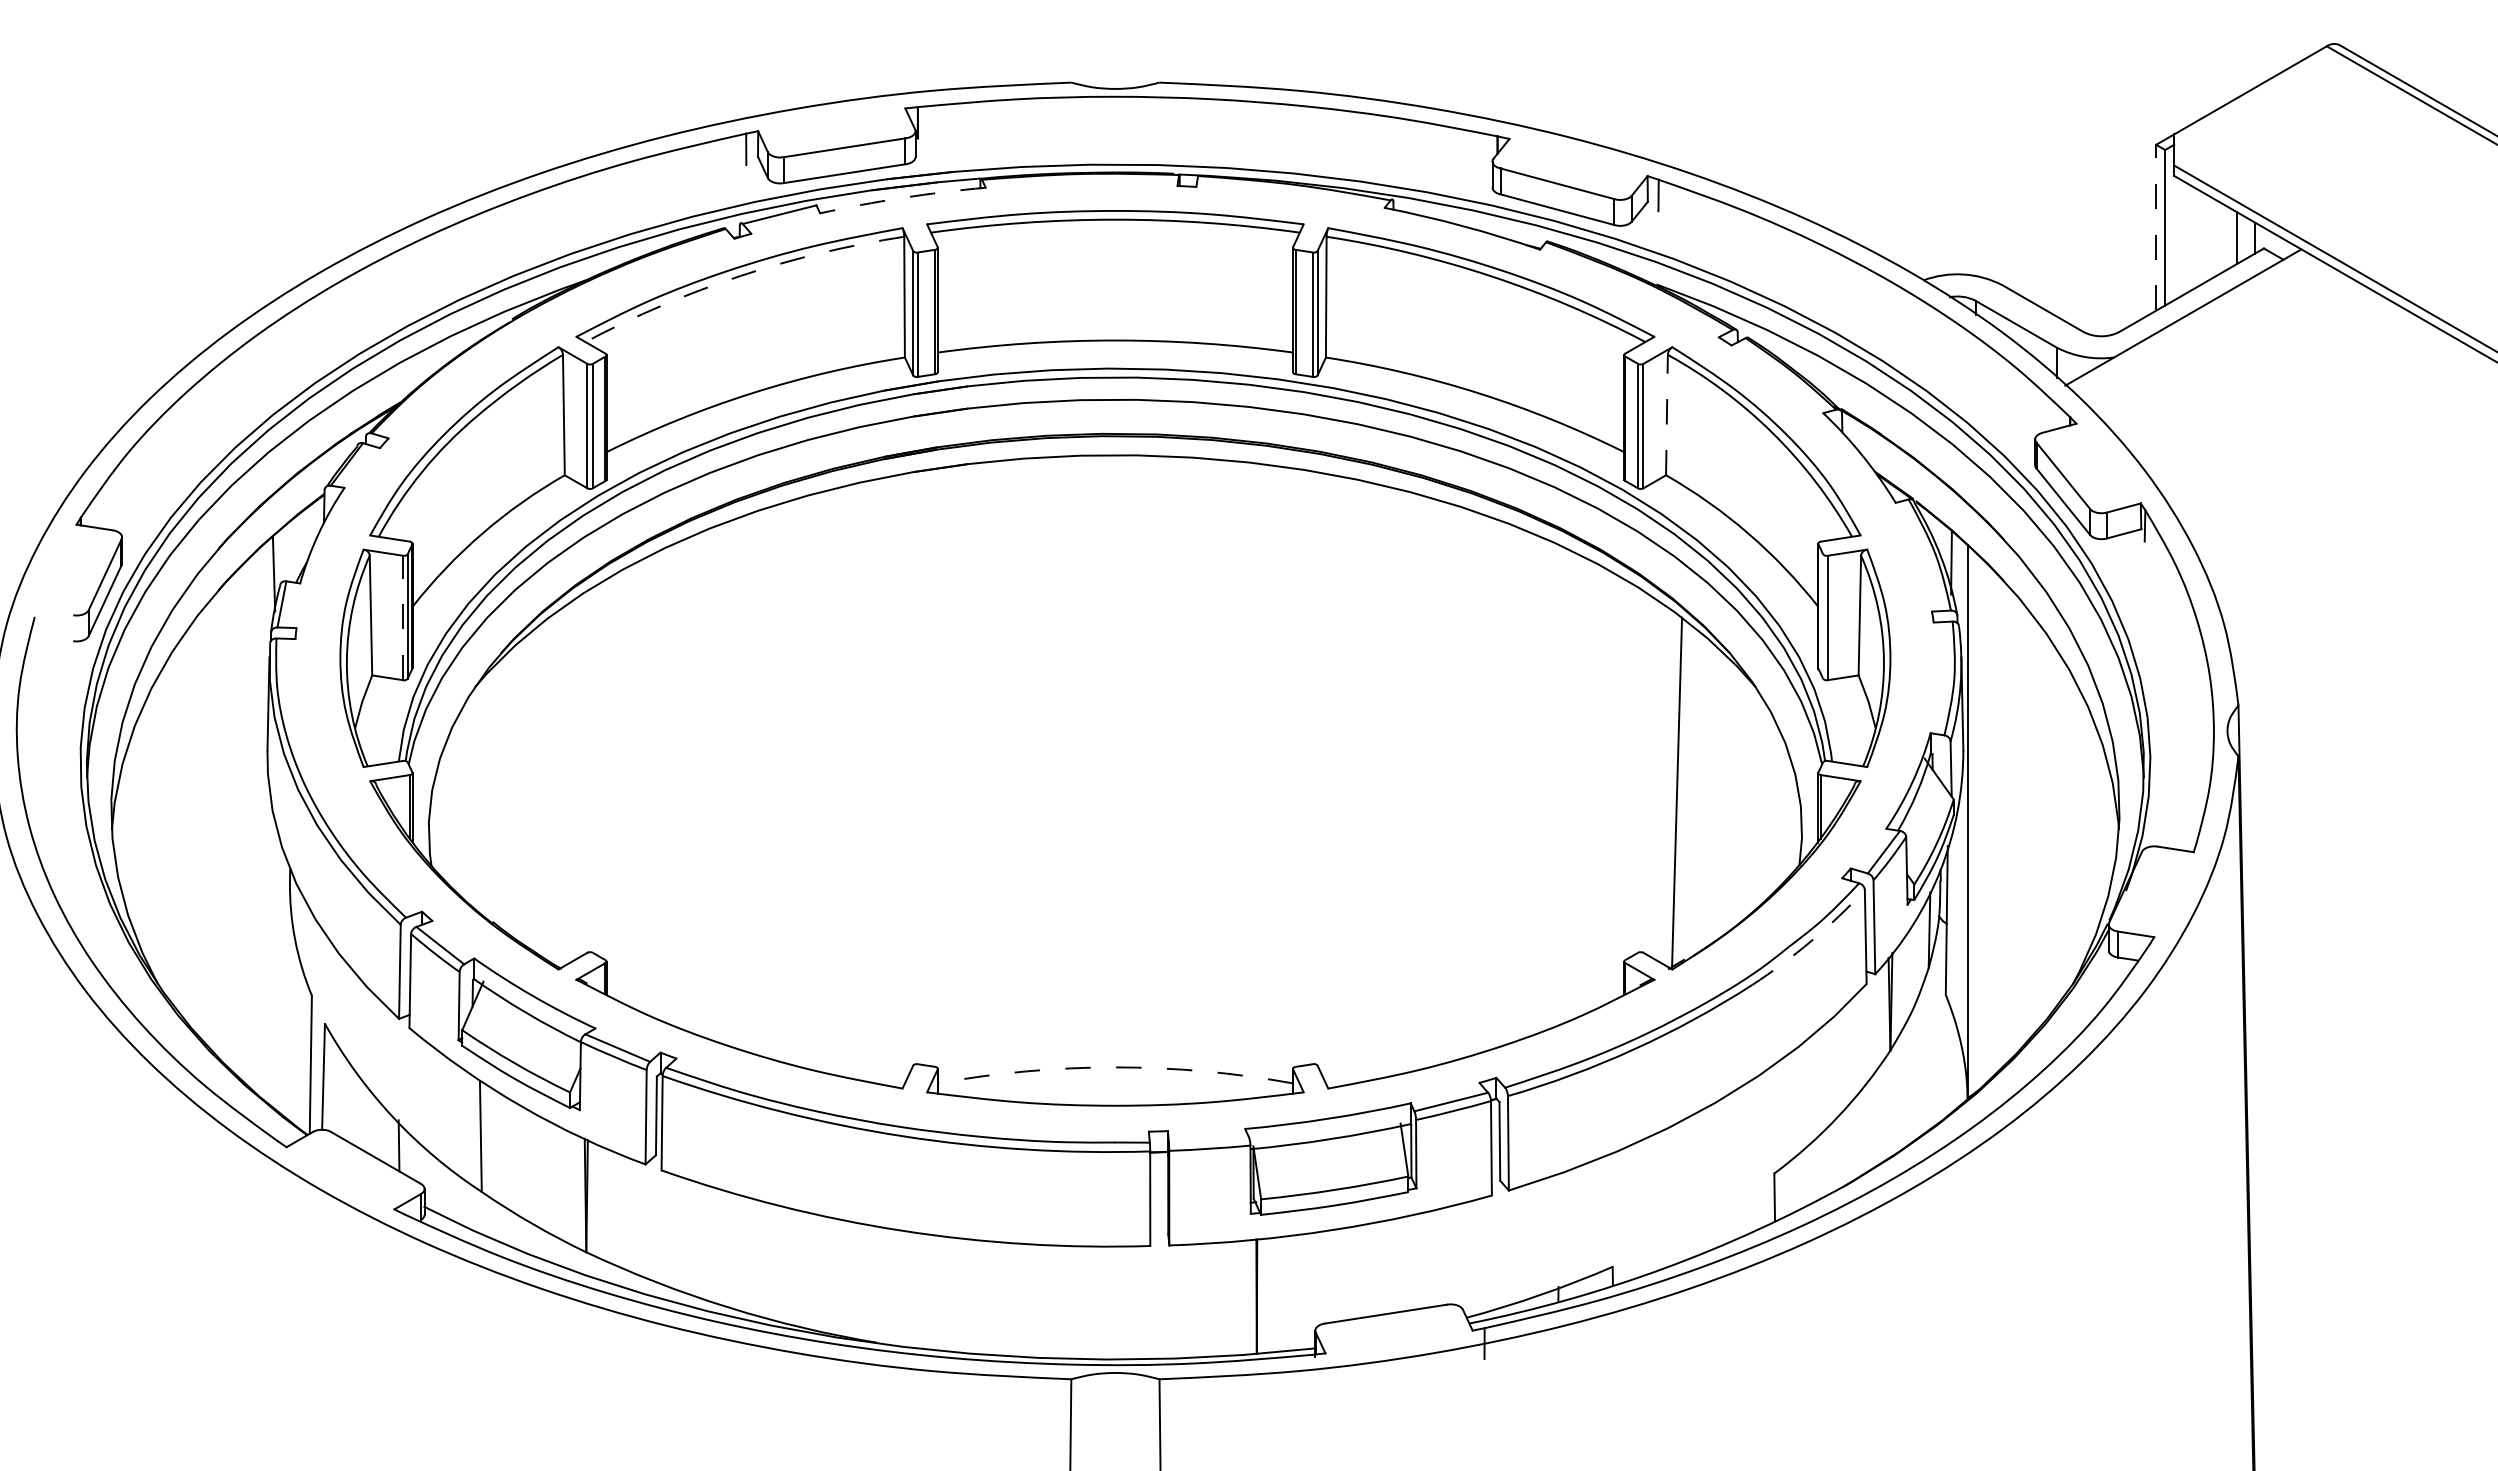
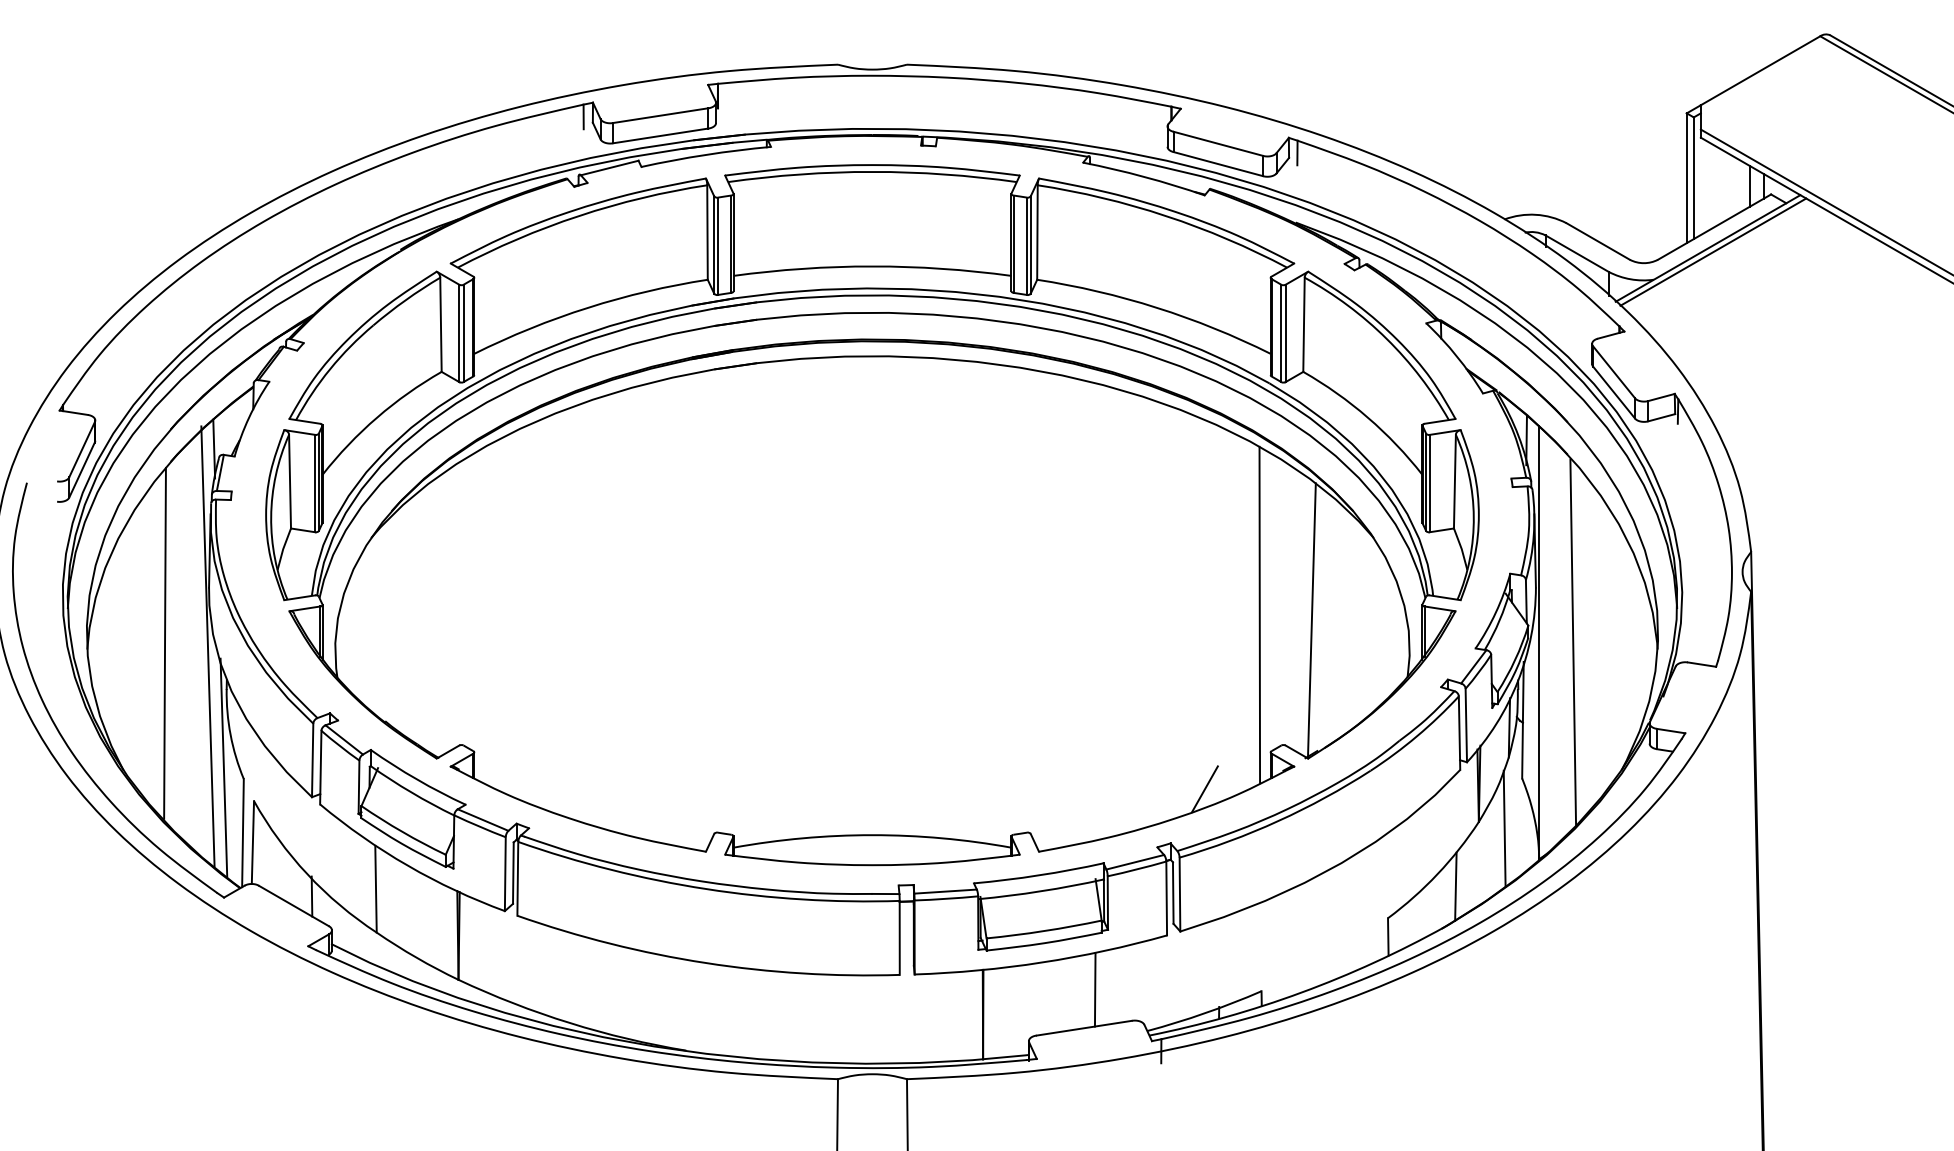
arc: (902, 197) -> (705, 154), dashed -> solid
line: (2156, 227) -> (1687, 178), dashed -> solid
arc: (740, 276) -> (579, 216), dashed -> solid
line: (2189, 321) -> (1712, 251), added
line: (1666, 414) -> (1303, 324), dashed -> solid
line: (1823, 616) -> (1426, 482), added
line: (403, 617) -> (315, 483), dashed -> solid
line: (1610, 786) -> (1259, 615), added
line: (2010, 820) -> (1572, 642), added
line: (211, 822) -> (165, 643), added
line: (265, 825) -> (207, 645), added
arc: (1811, 941) -> (1417, 736), dashed -> solid
line: (286, 980) -> (223, 767), added
line: (1539, 1008) -> (1204, 789), added
line: (1923, 1058) -> (1504, 828), added
arc: (1115, 1067) -> (872, 835), dashed -> solid
line: (1860, 1132) -> (1455, 886), added
line: (1208, 1139) -> (945, 891), added
line: (1399, 1264) -> (1094, 989), added

